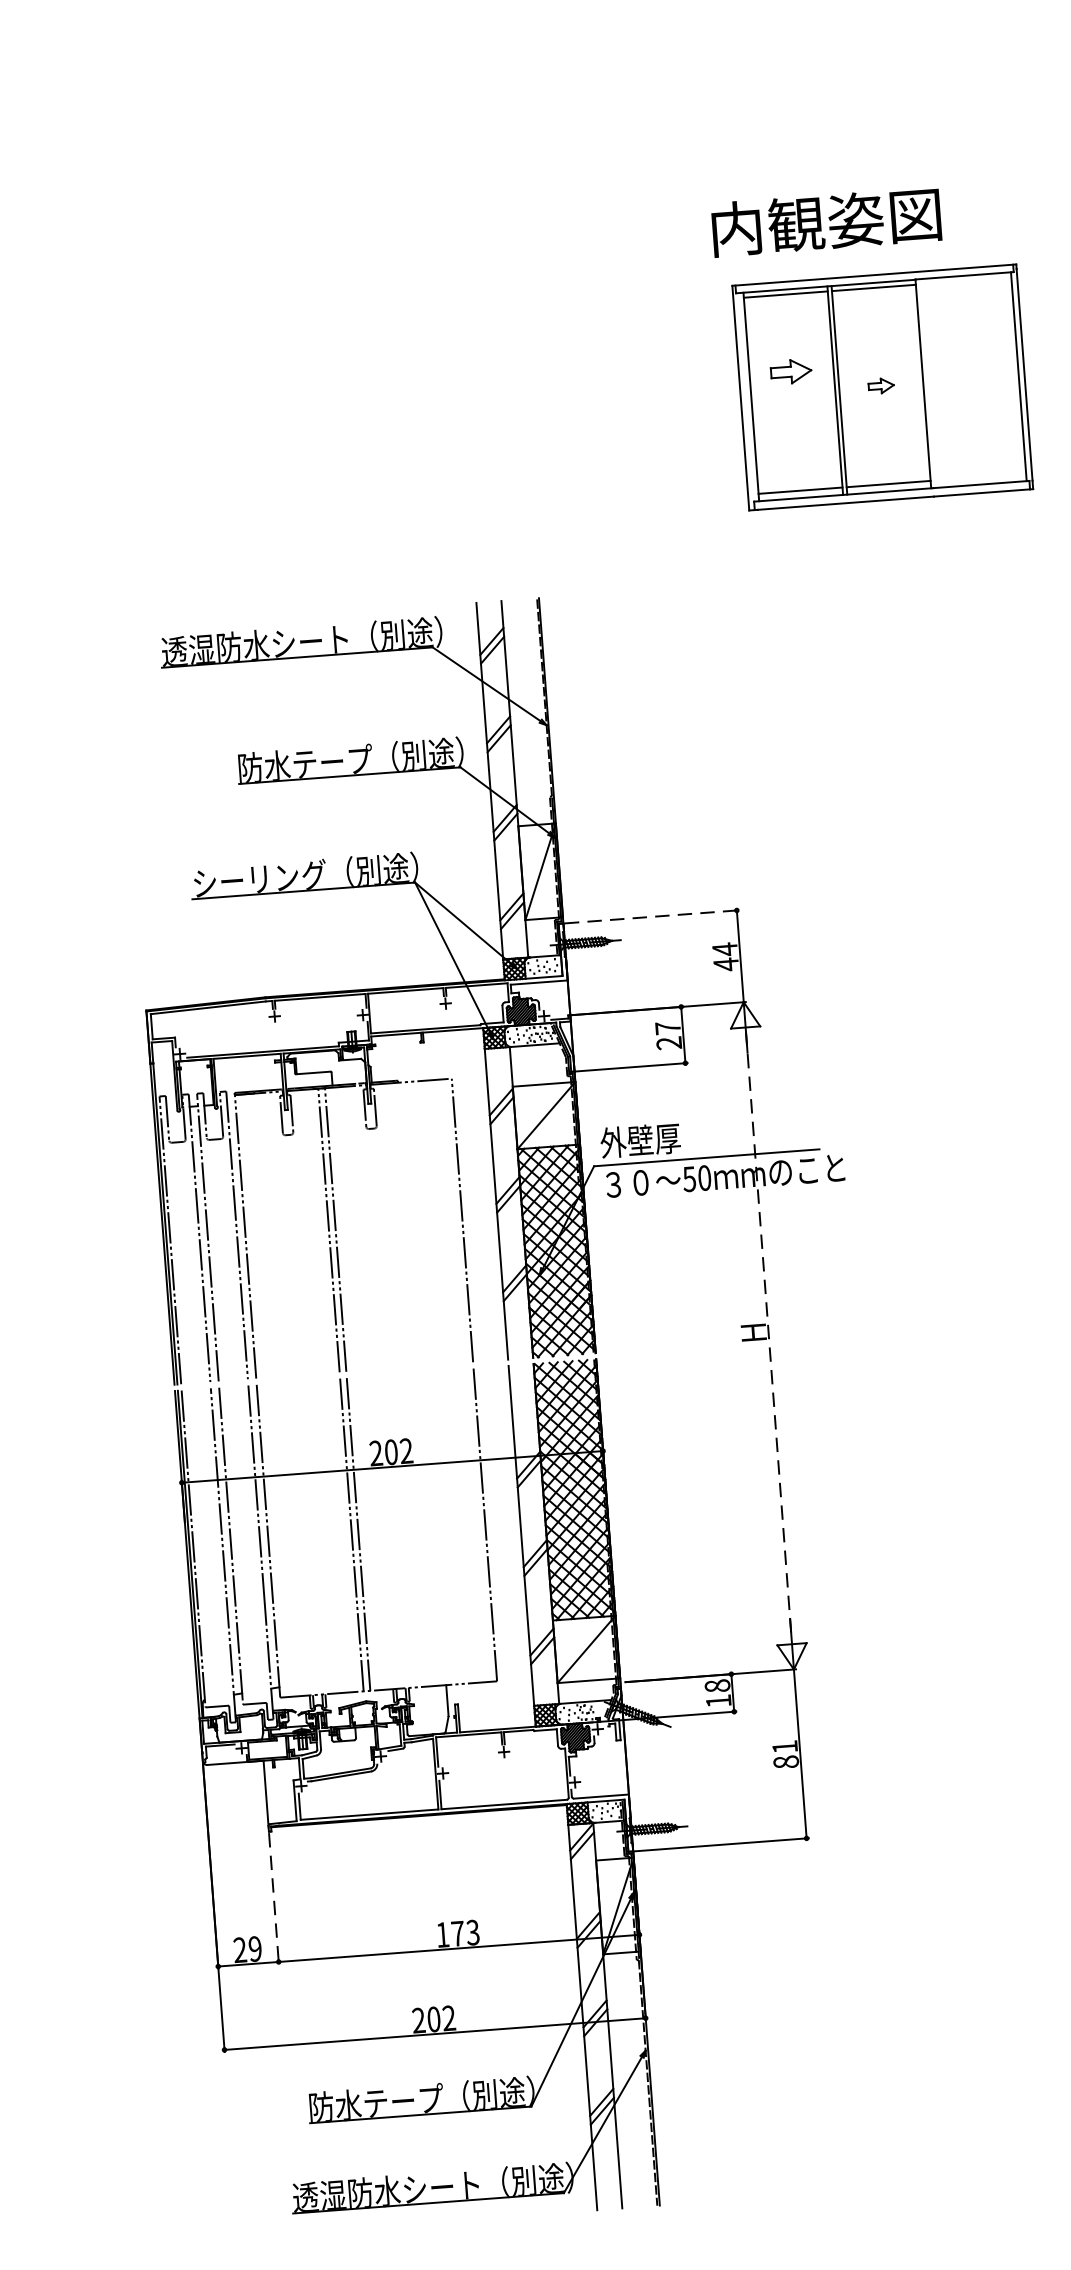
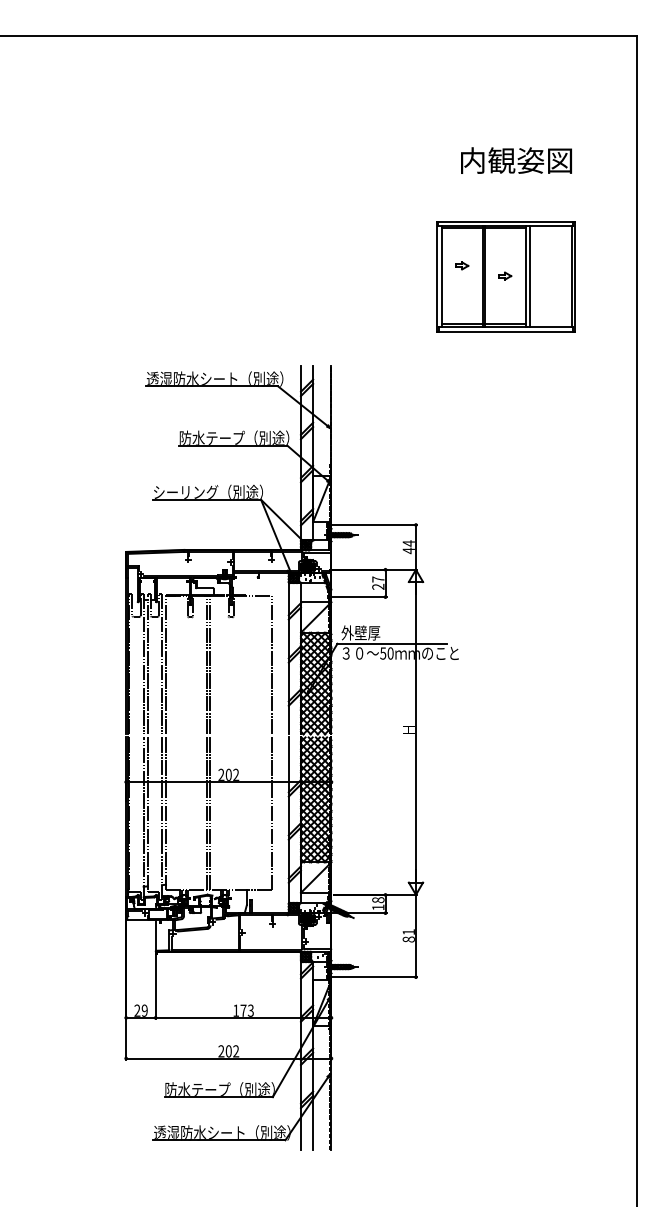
text: (826, 221) -> (516, 160), moved
part: (792, 370) -> (462, 265), size x0.62
line: (931, 383) -> (529, 276), added
line: (653, 917) -> (375, 525), dashed -> solid
line: (767, 1336) -> (415, 732), dashed -> solid
line: (273, 1897) -> (155, 986), dashed -> solid

